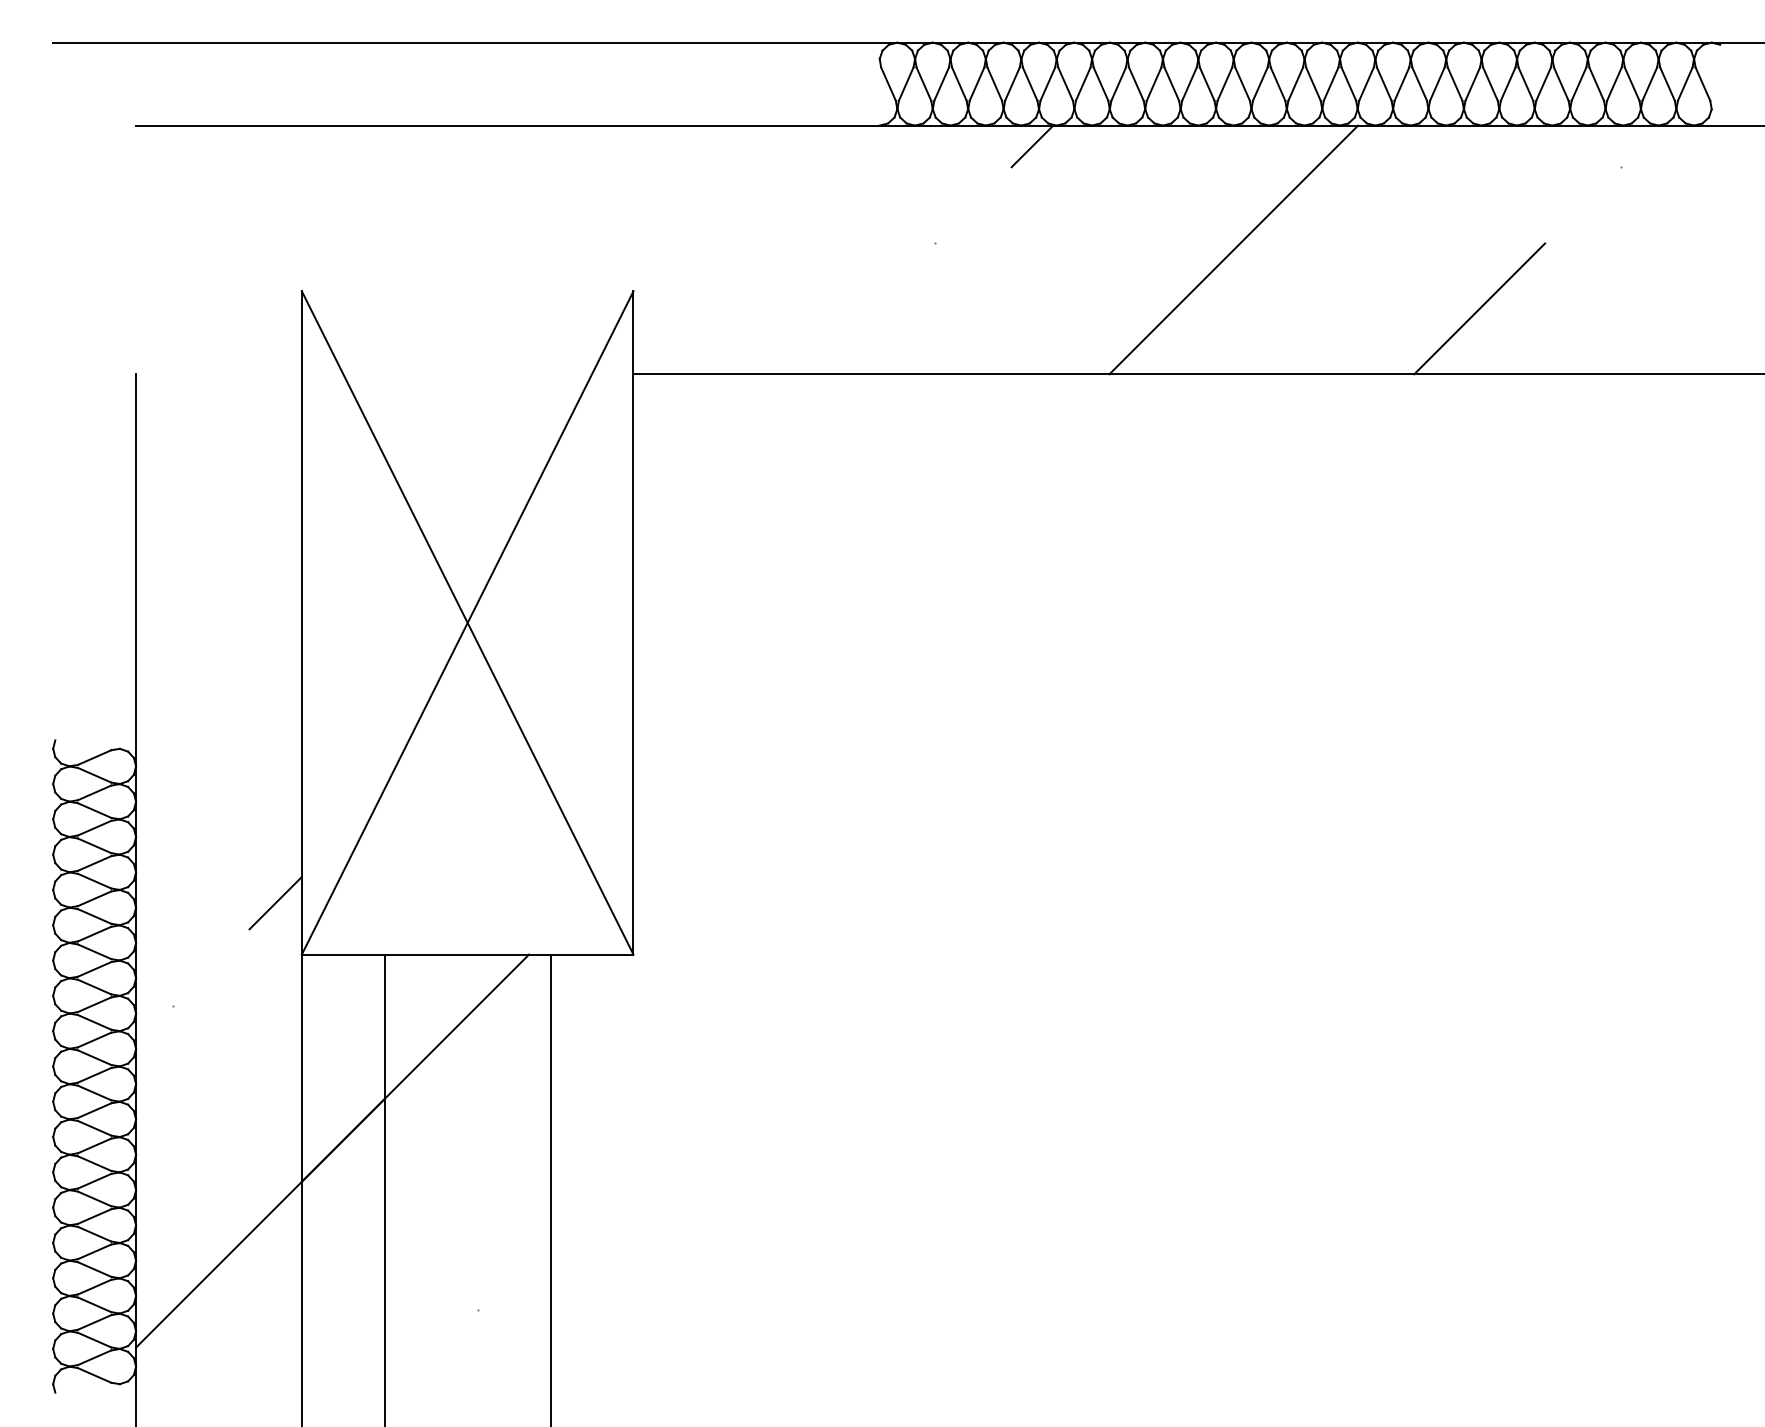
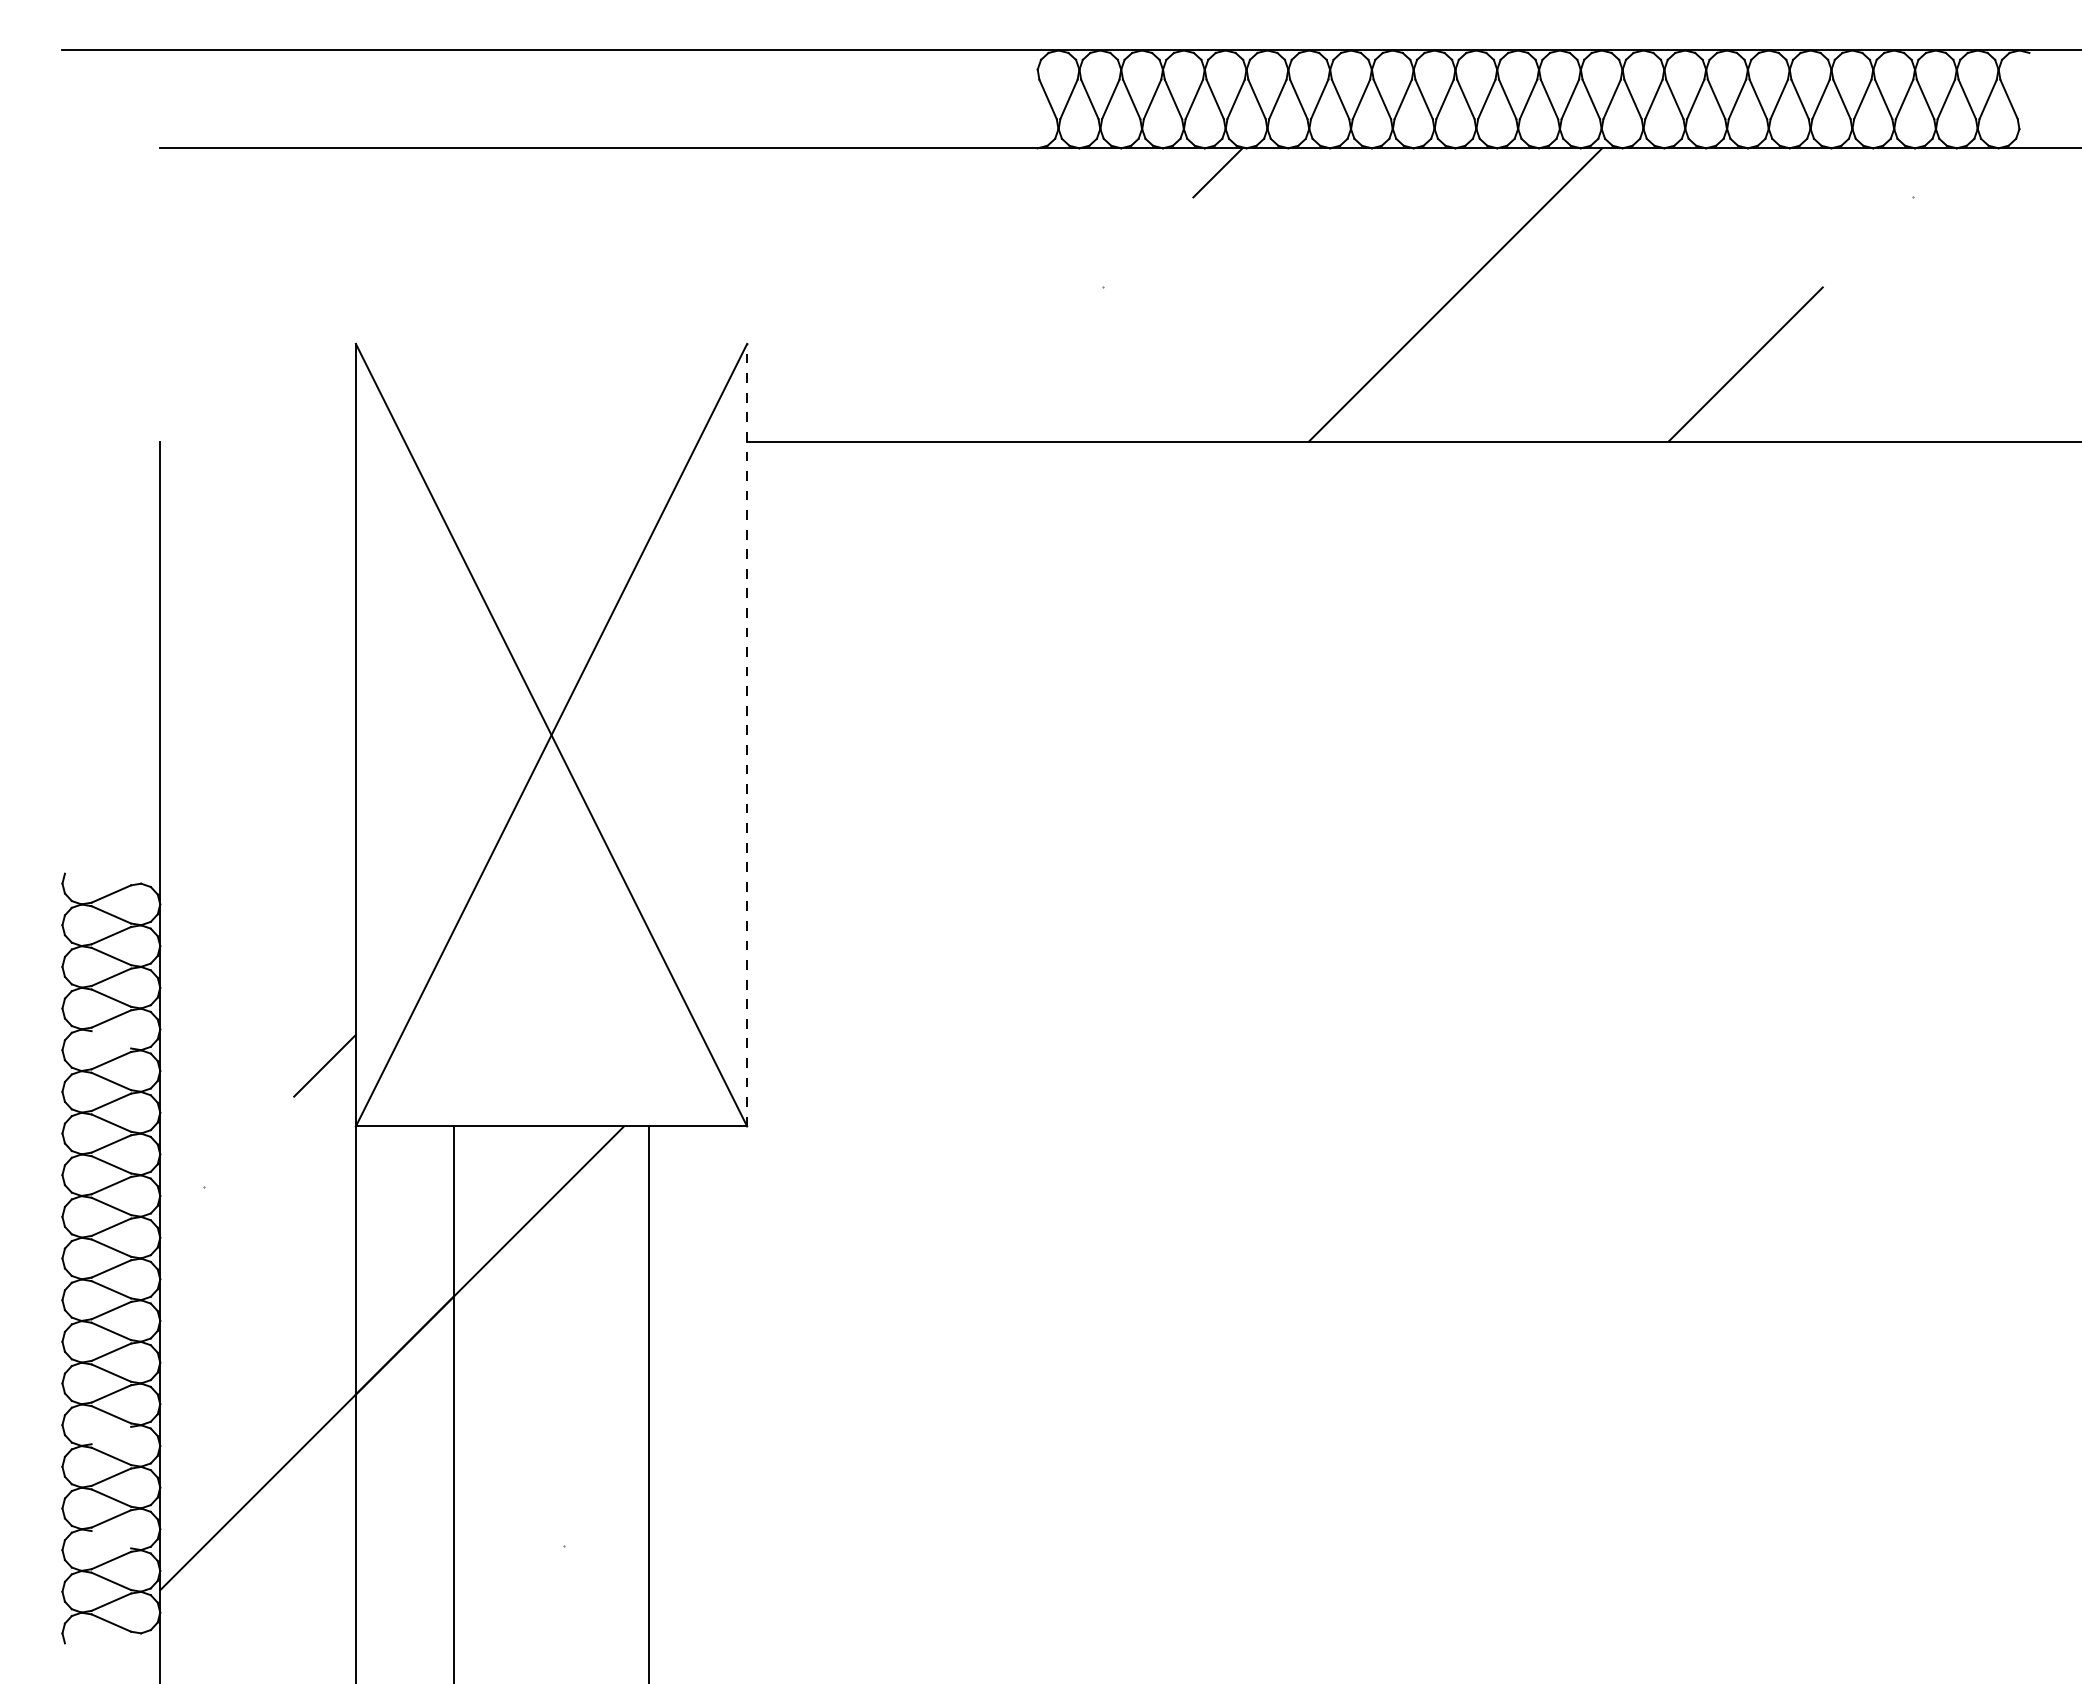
line: (633, 622) -> (747, 734), solid -> dashed
line: (94, 880) -> (111, 1039), removed
line: (94, 1216) -> (111, 1435), removed
line: (94, 1304) -> (111, 1539), removed

